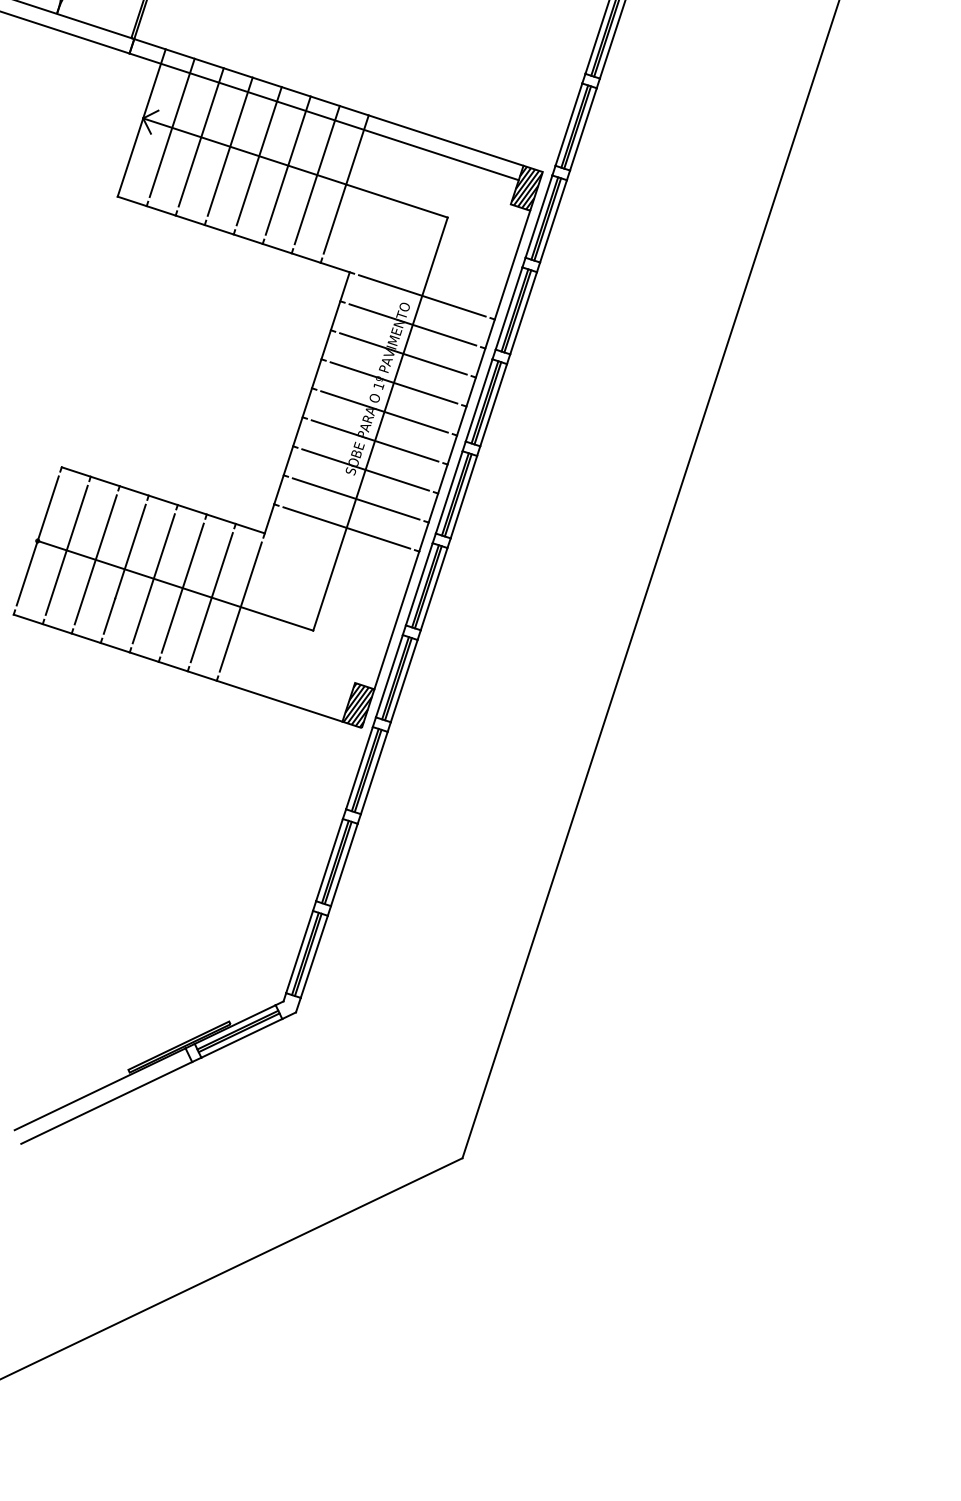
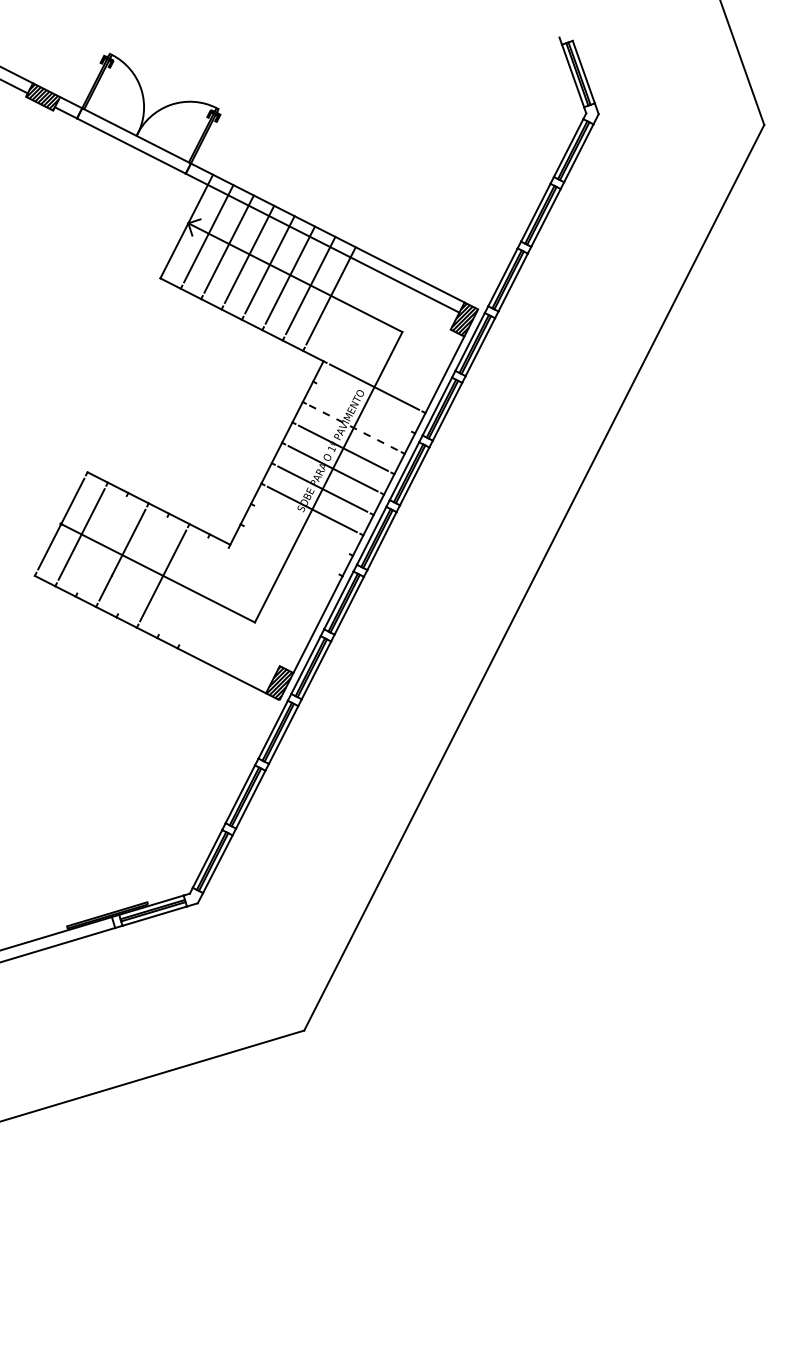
line: (411, 324) -> (363, 407), removed
line: (402, 353) -> (353, 427), solid -> dashed
line: (355, 498) -> (301, 529), removed
line: (346, 526) -> (291, 549), removed
line: (94, 559) -> (101, 544), removed
line: (153, 578) -> (142, 565), removed
line: (211, 596) -> (183, 585), removed
line: (240, 607) -> (203, 596), removed

